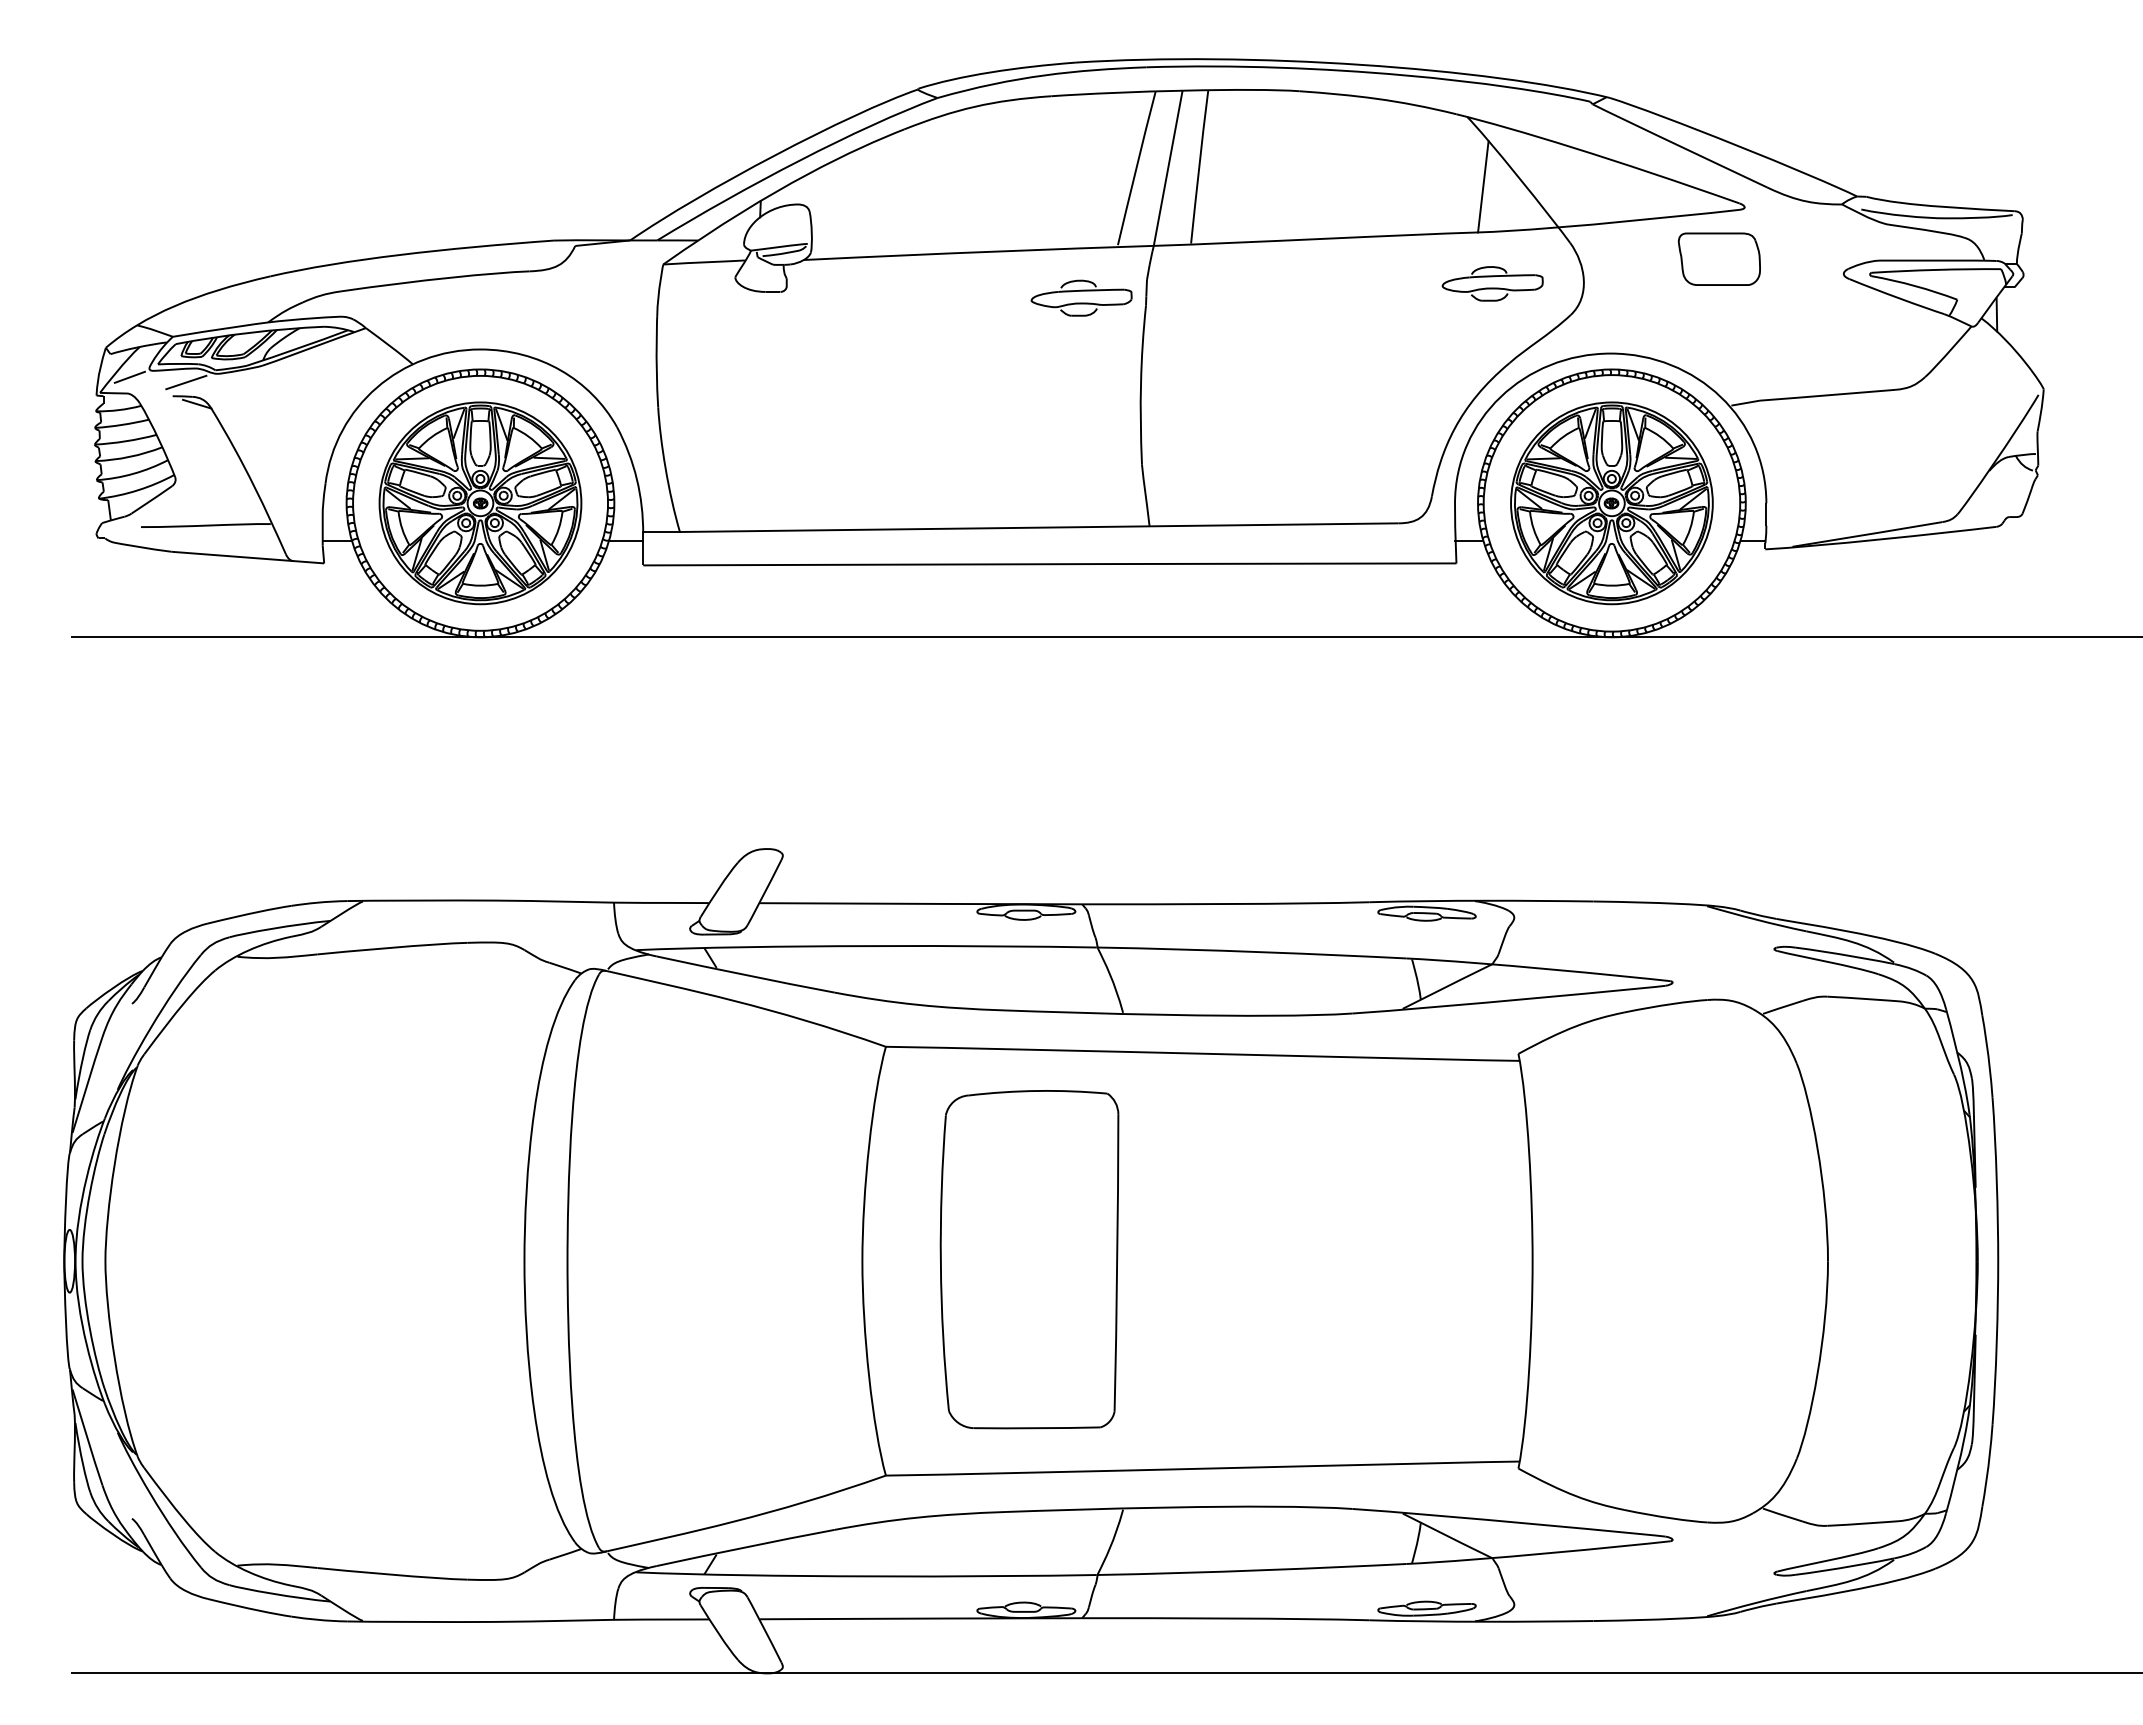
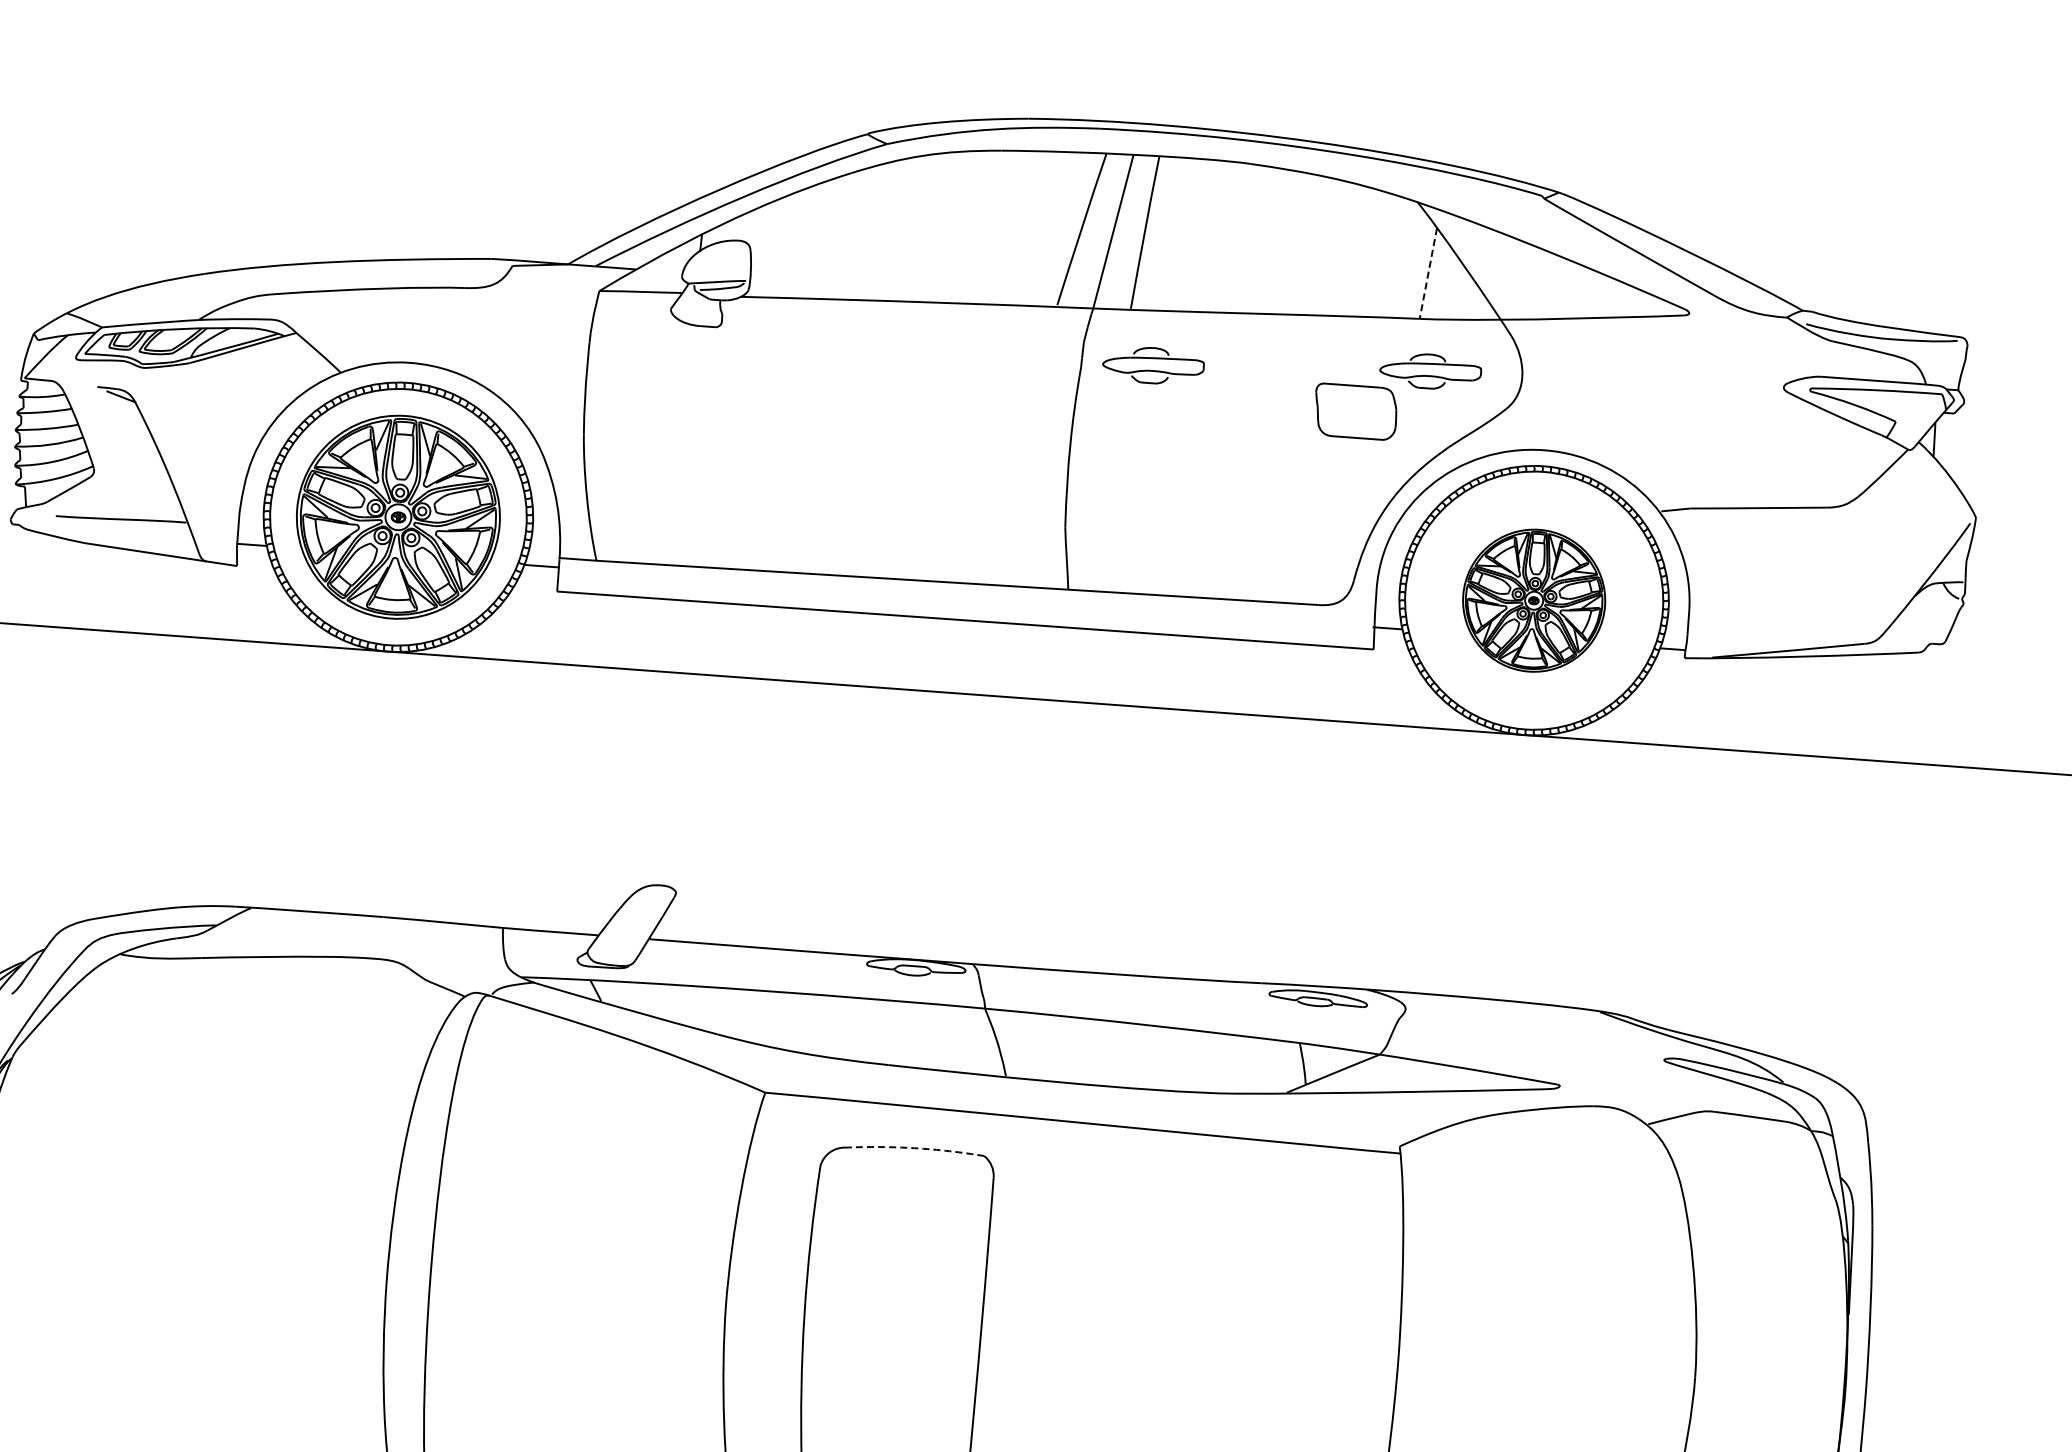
line: (1483, 186) -> (1428, 273), solid -> dashed
part: (1718, 258) -> (1354, 411), moved
part: (1081, 297) -> (1153, 364), moved
line: (129, 376) -> (55, 364), removed
line: (186, 382) -> (112, 374), removed
part: (1611, 503) -> (1533, 600), size x0.7
arc: (1038, 1090) -> (915, 1147), solid -> dashed

